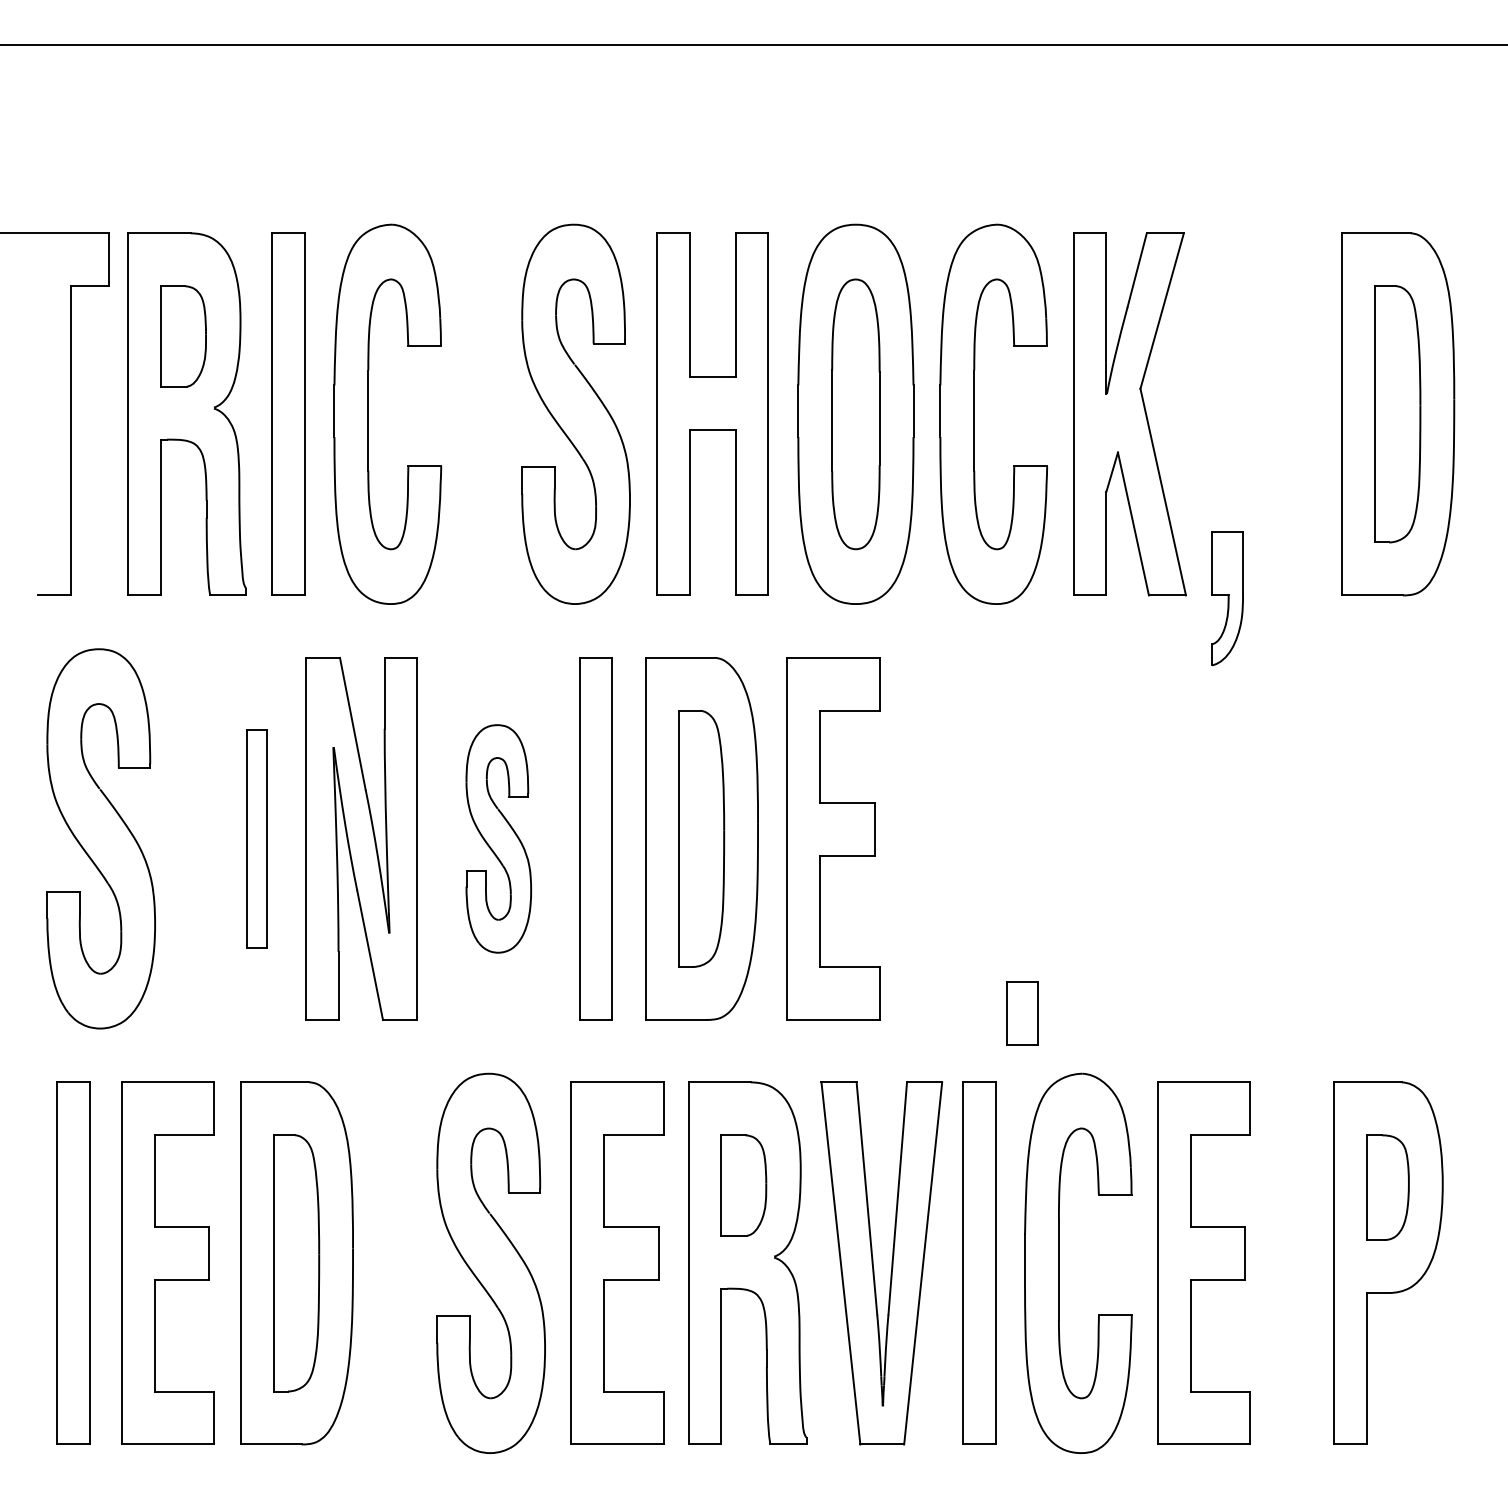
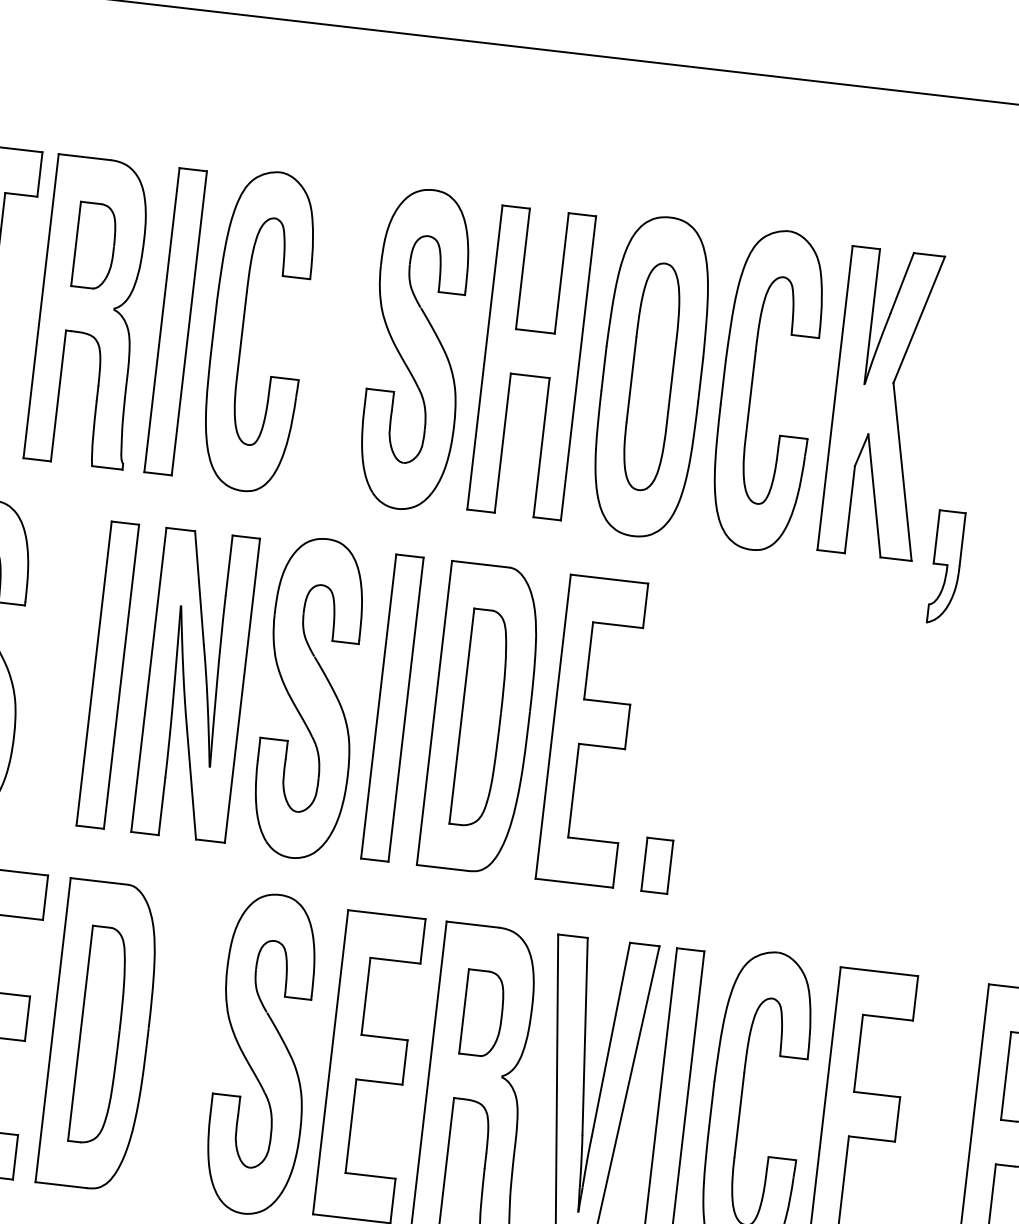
part: (256, 838) -> (107, 674), size x1.67
part: (498, 838) -> (310, 698), size x1.67
part: (1022, 1013) -> (657, 866), moved

